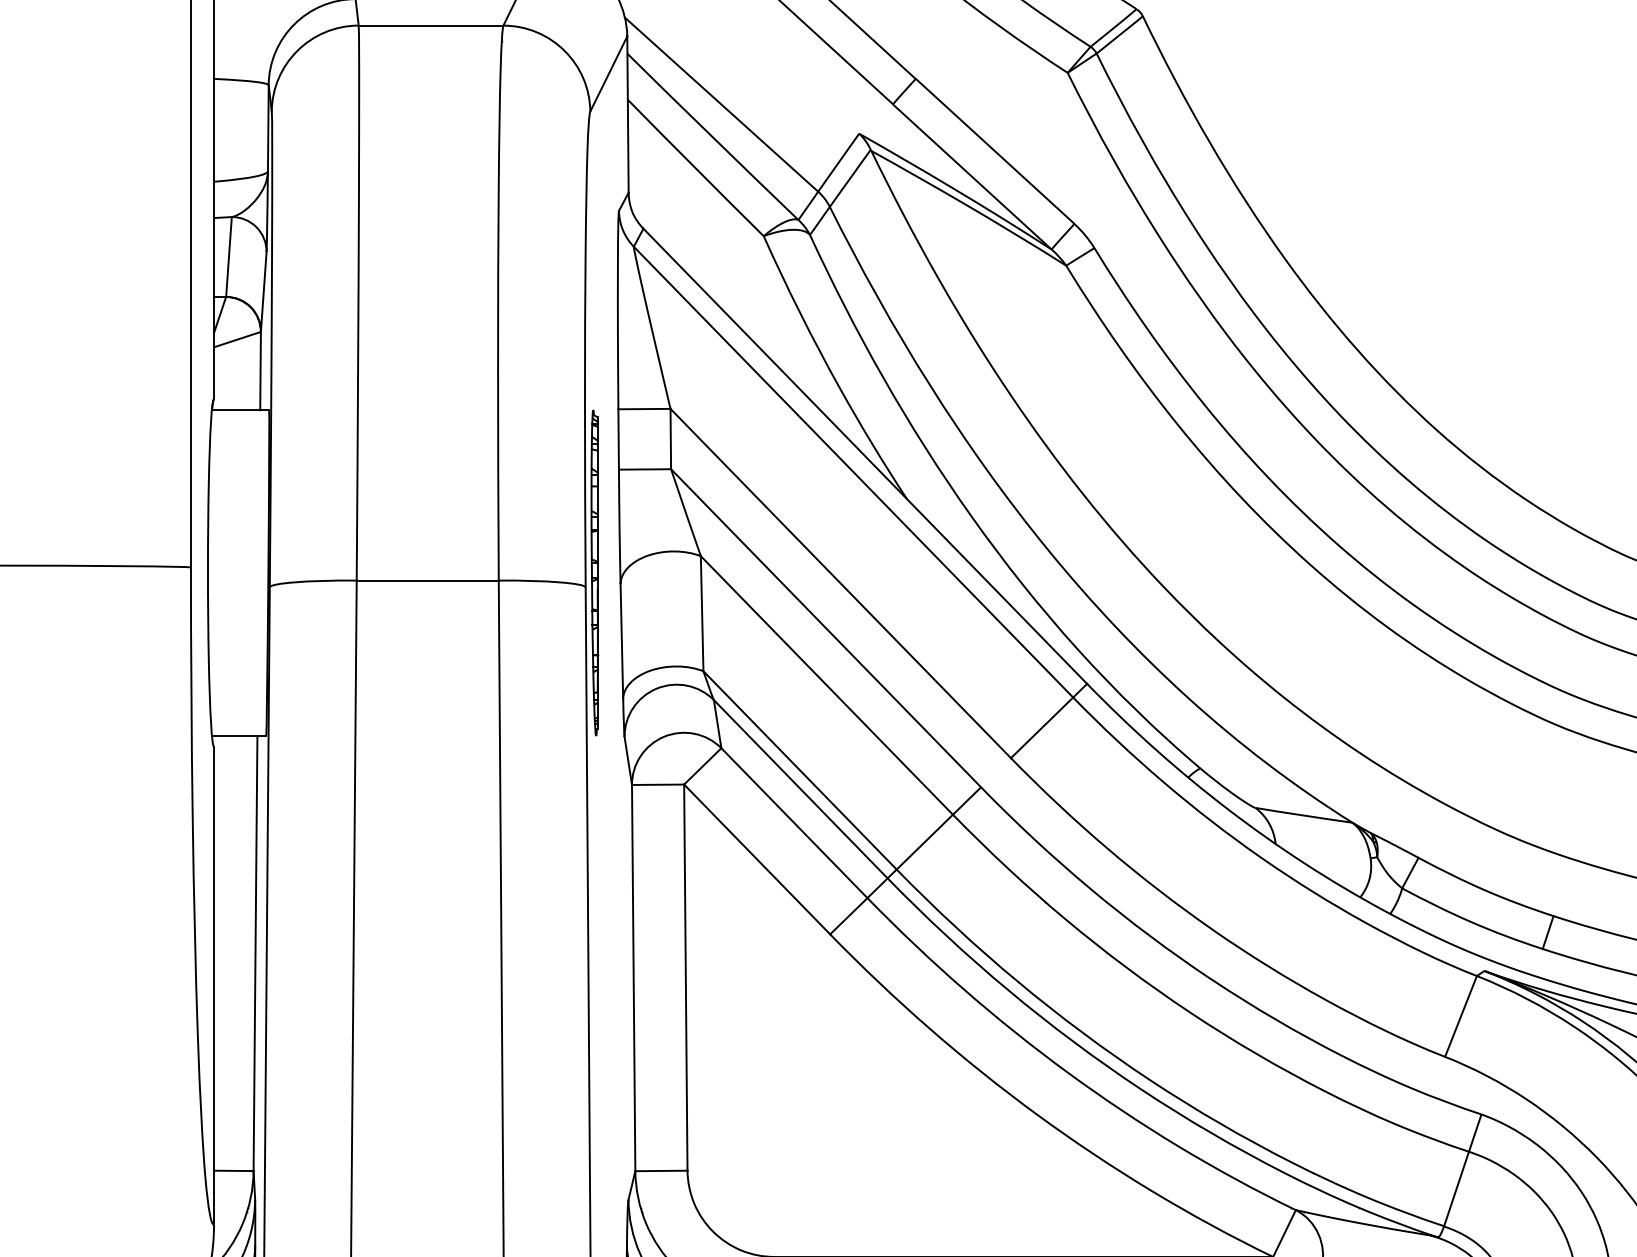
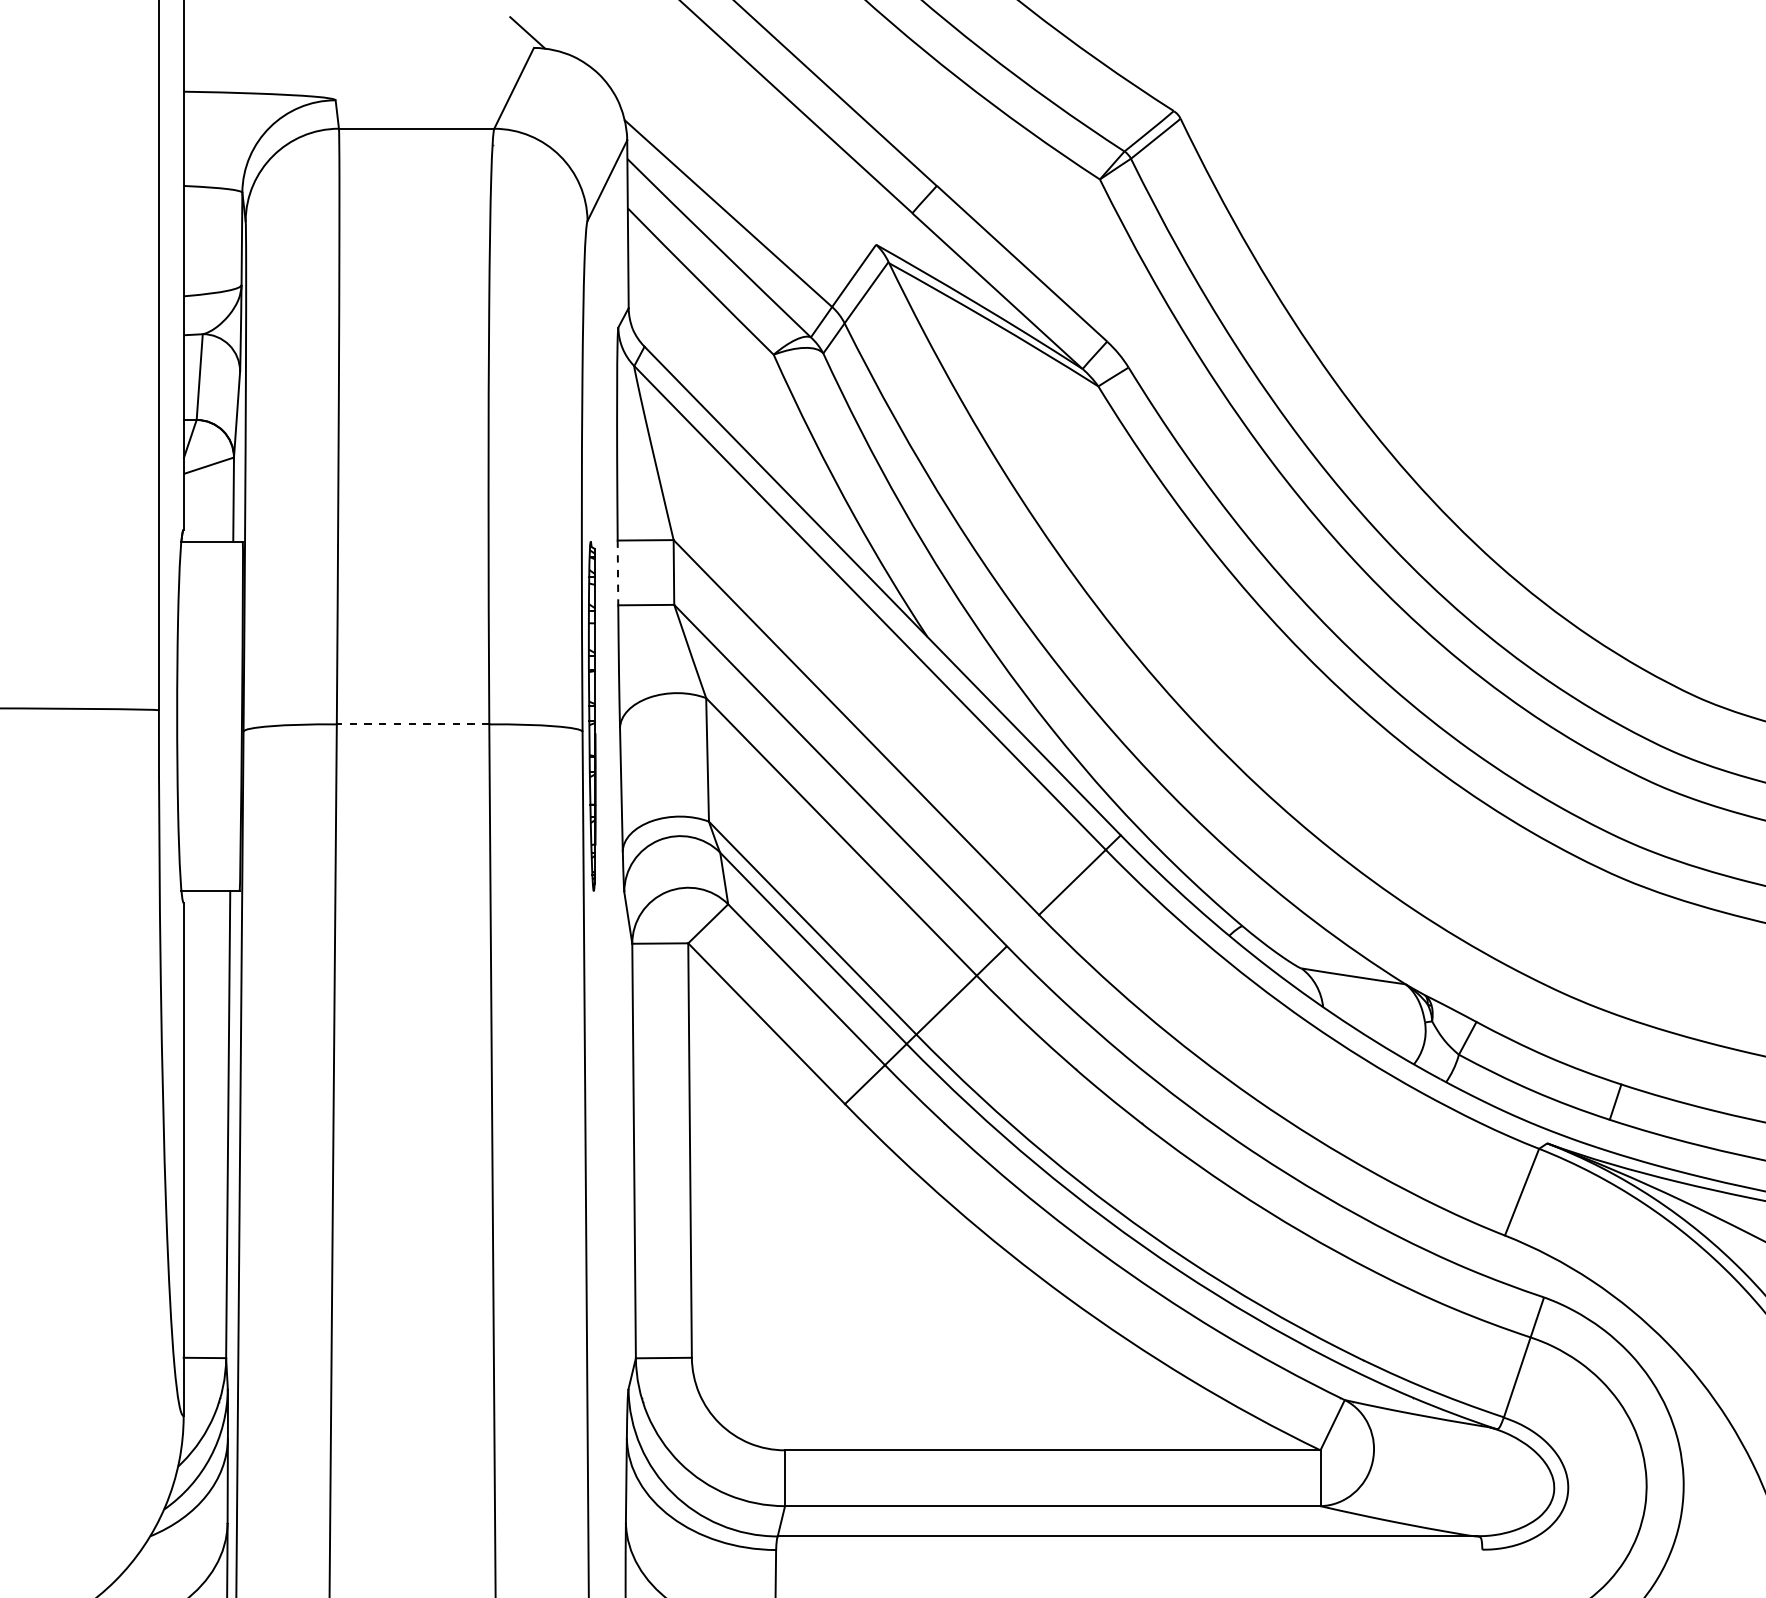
line: (618, 439) -> (617, 573), solid -> dashed
line: (427, 580) -> (412, 724), solid -> dashed

